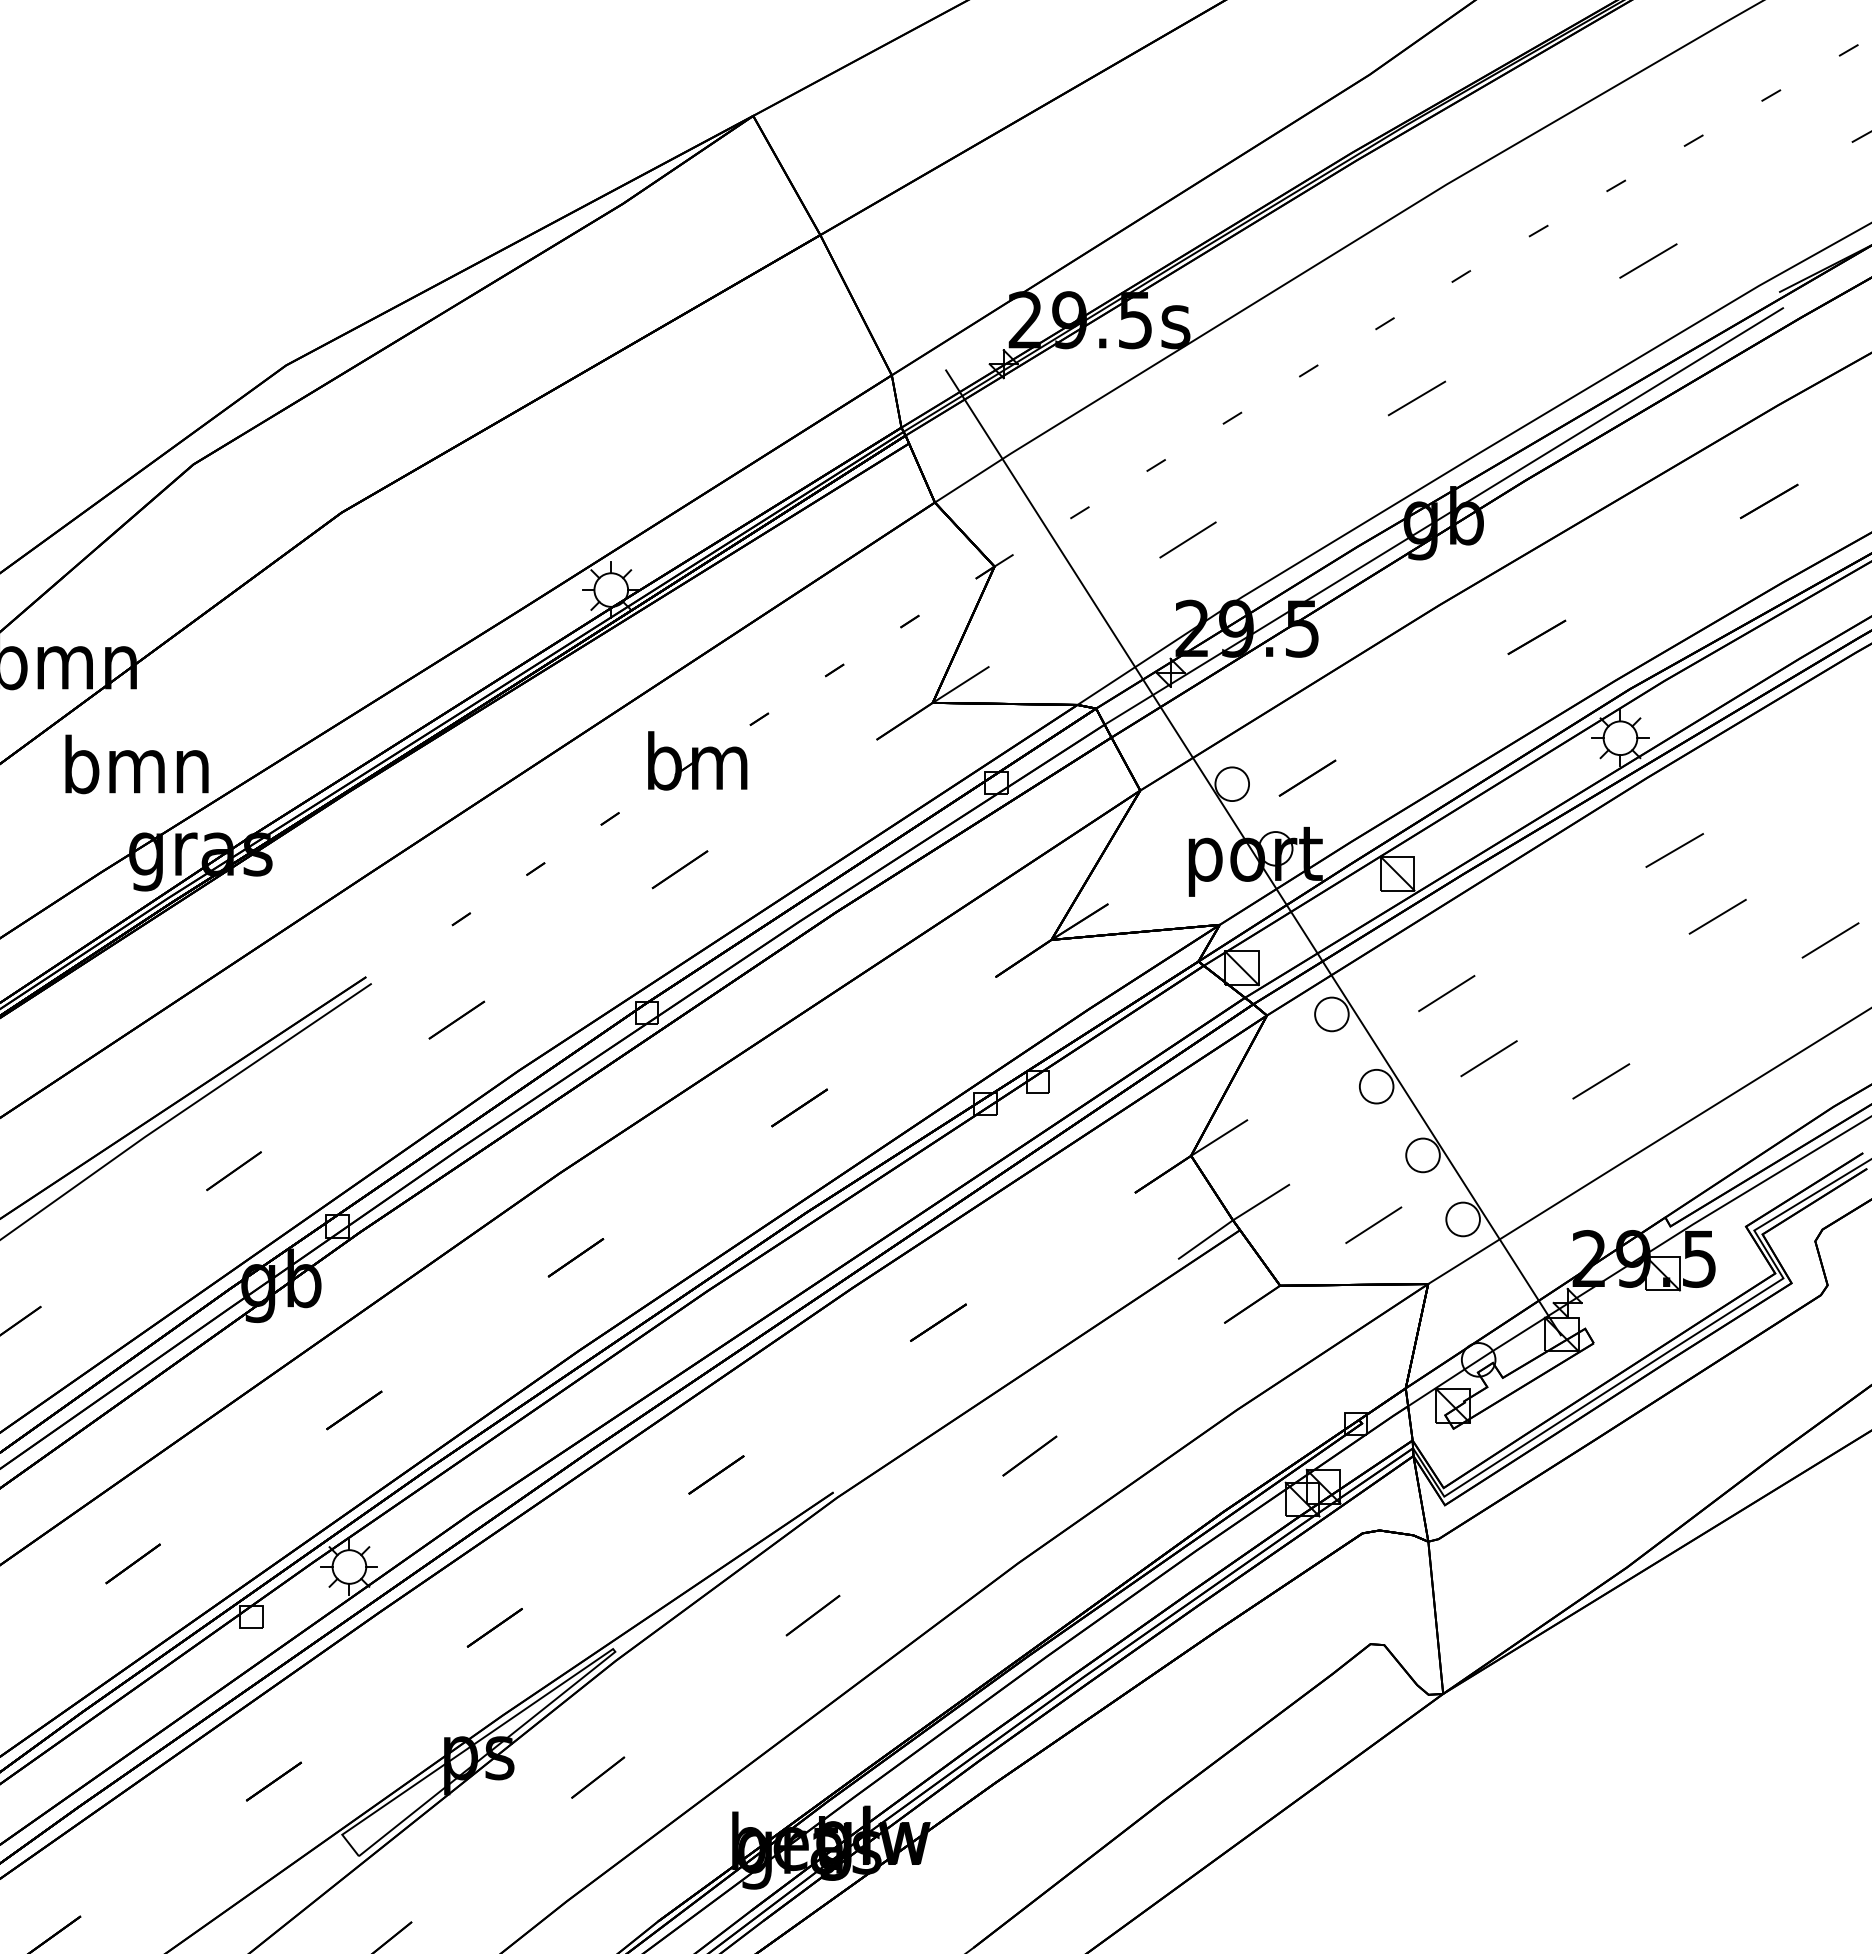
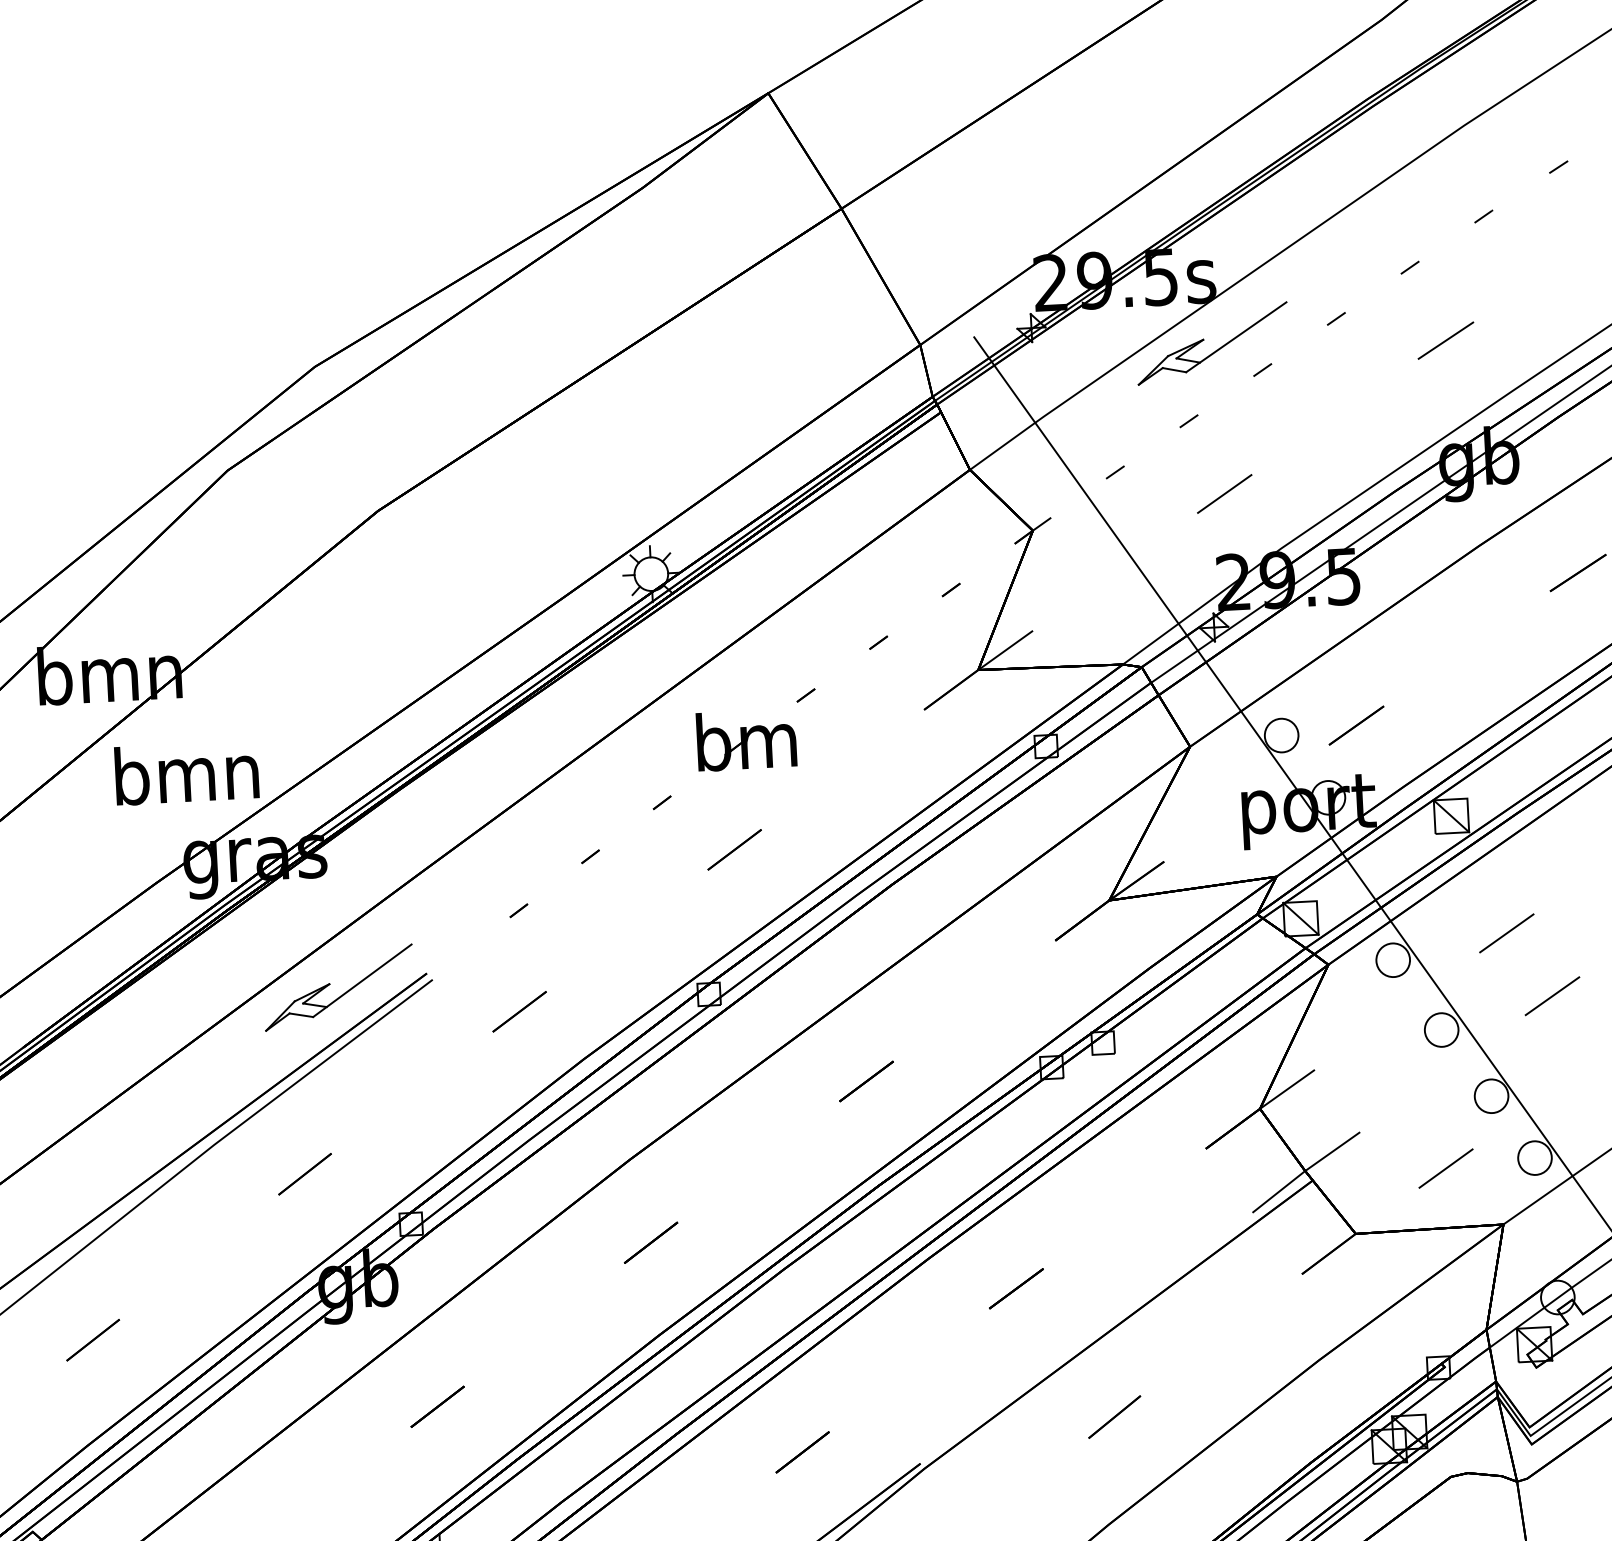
part: (1187, 395) -> (1216, 349), added
part: (280, 993) -> (342, 994), added

